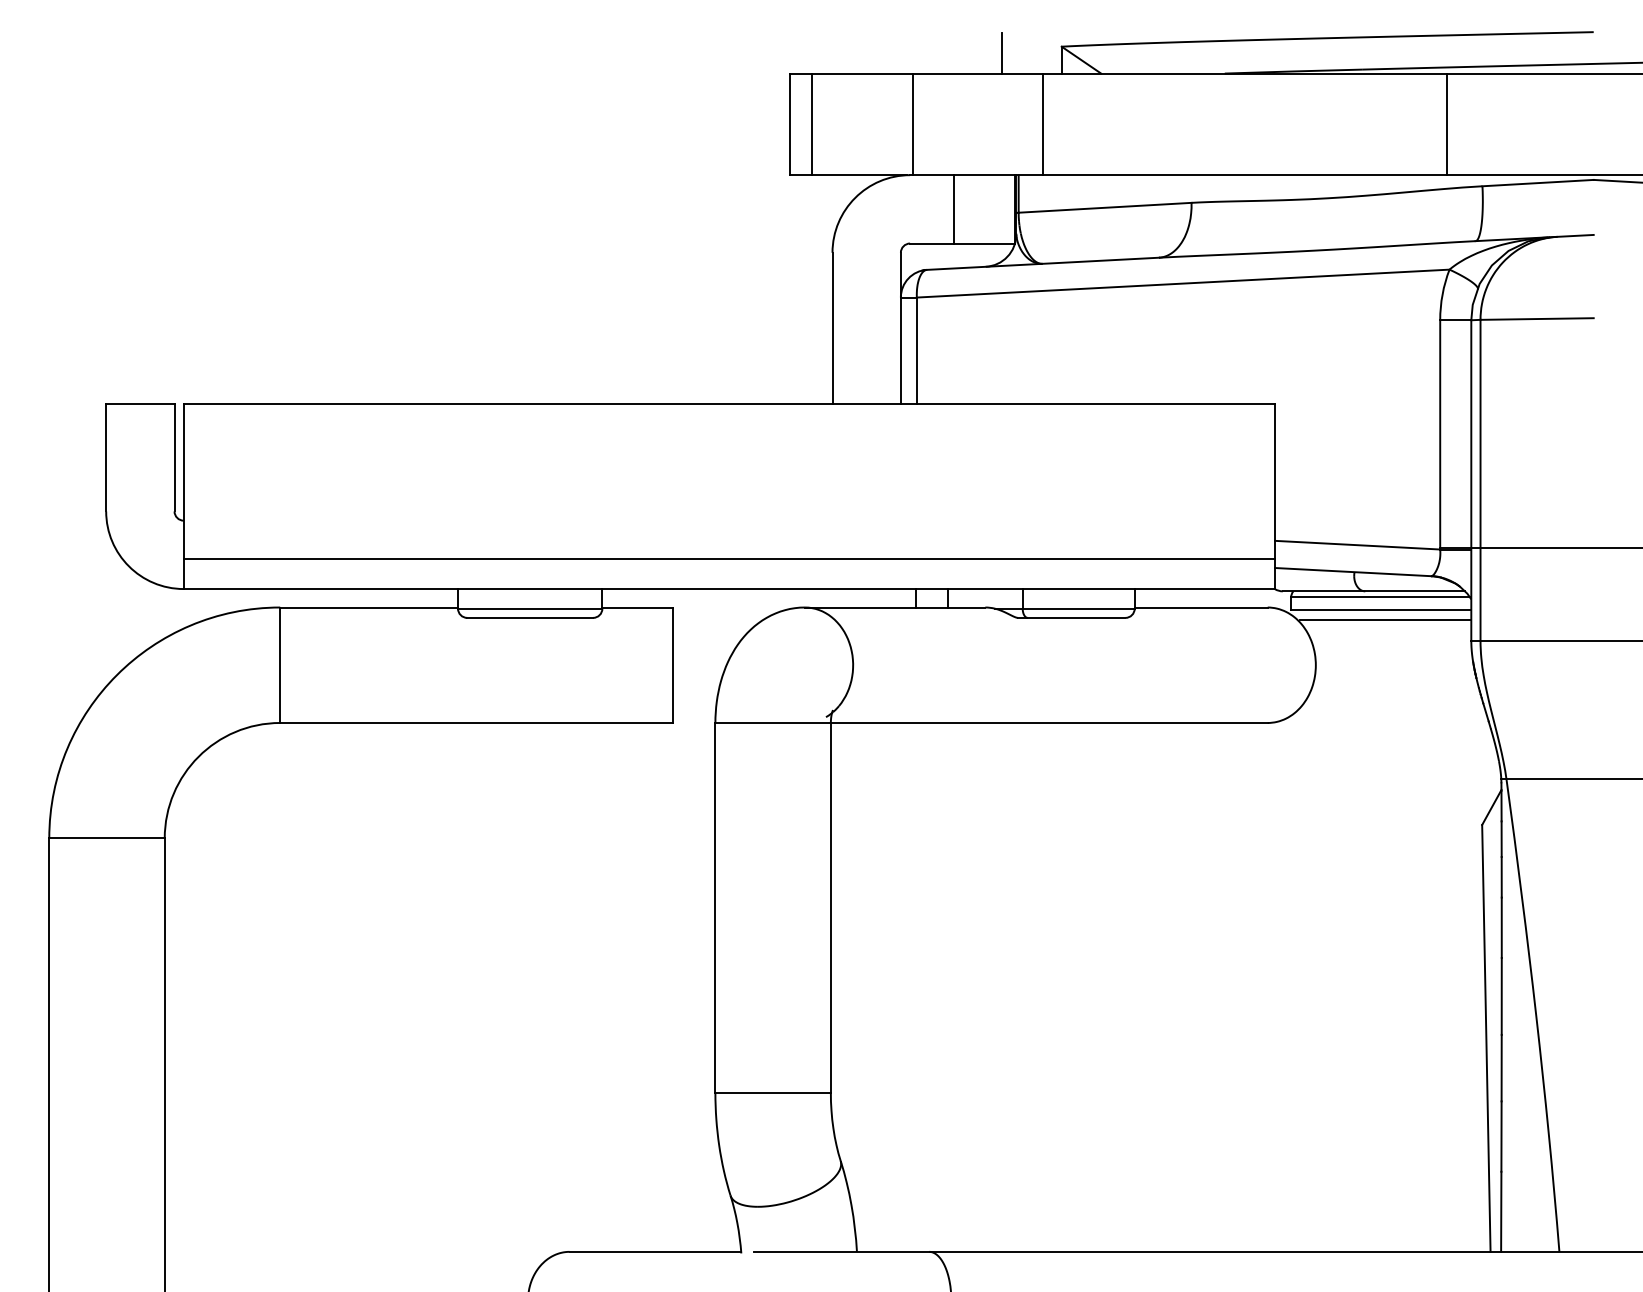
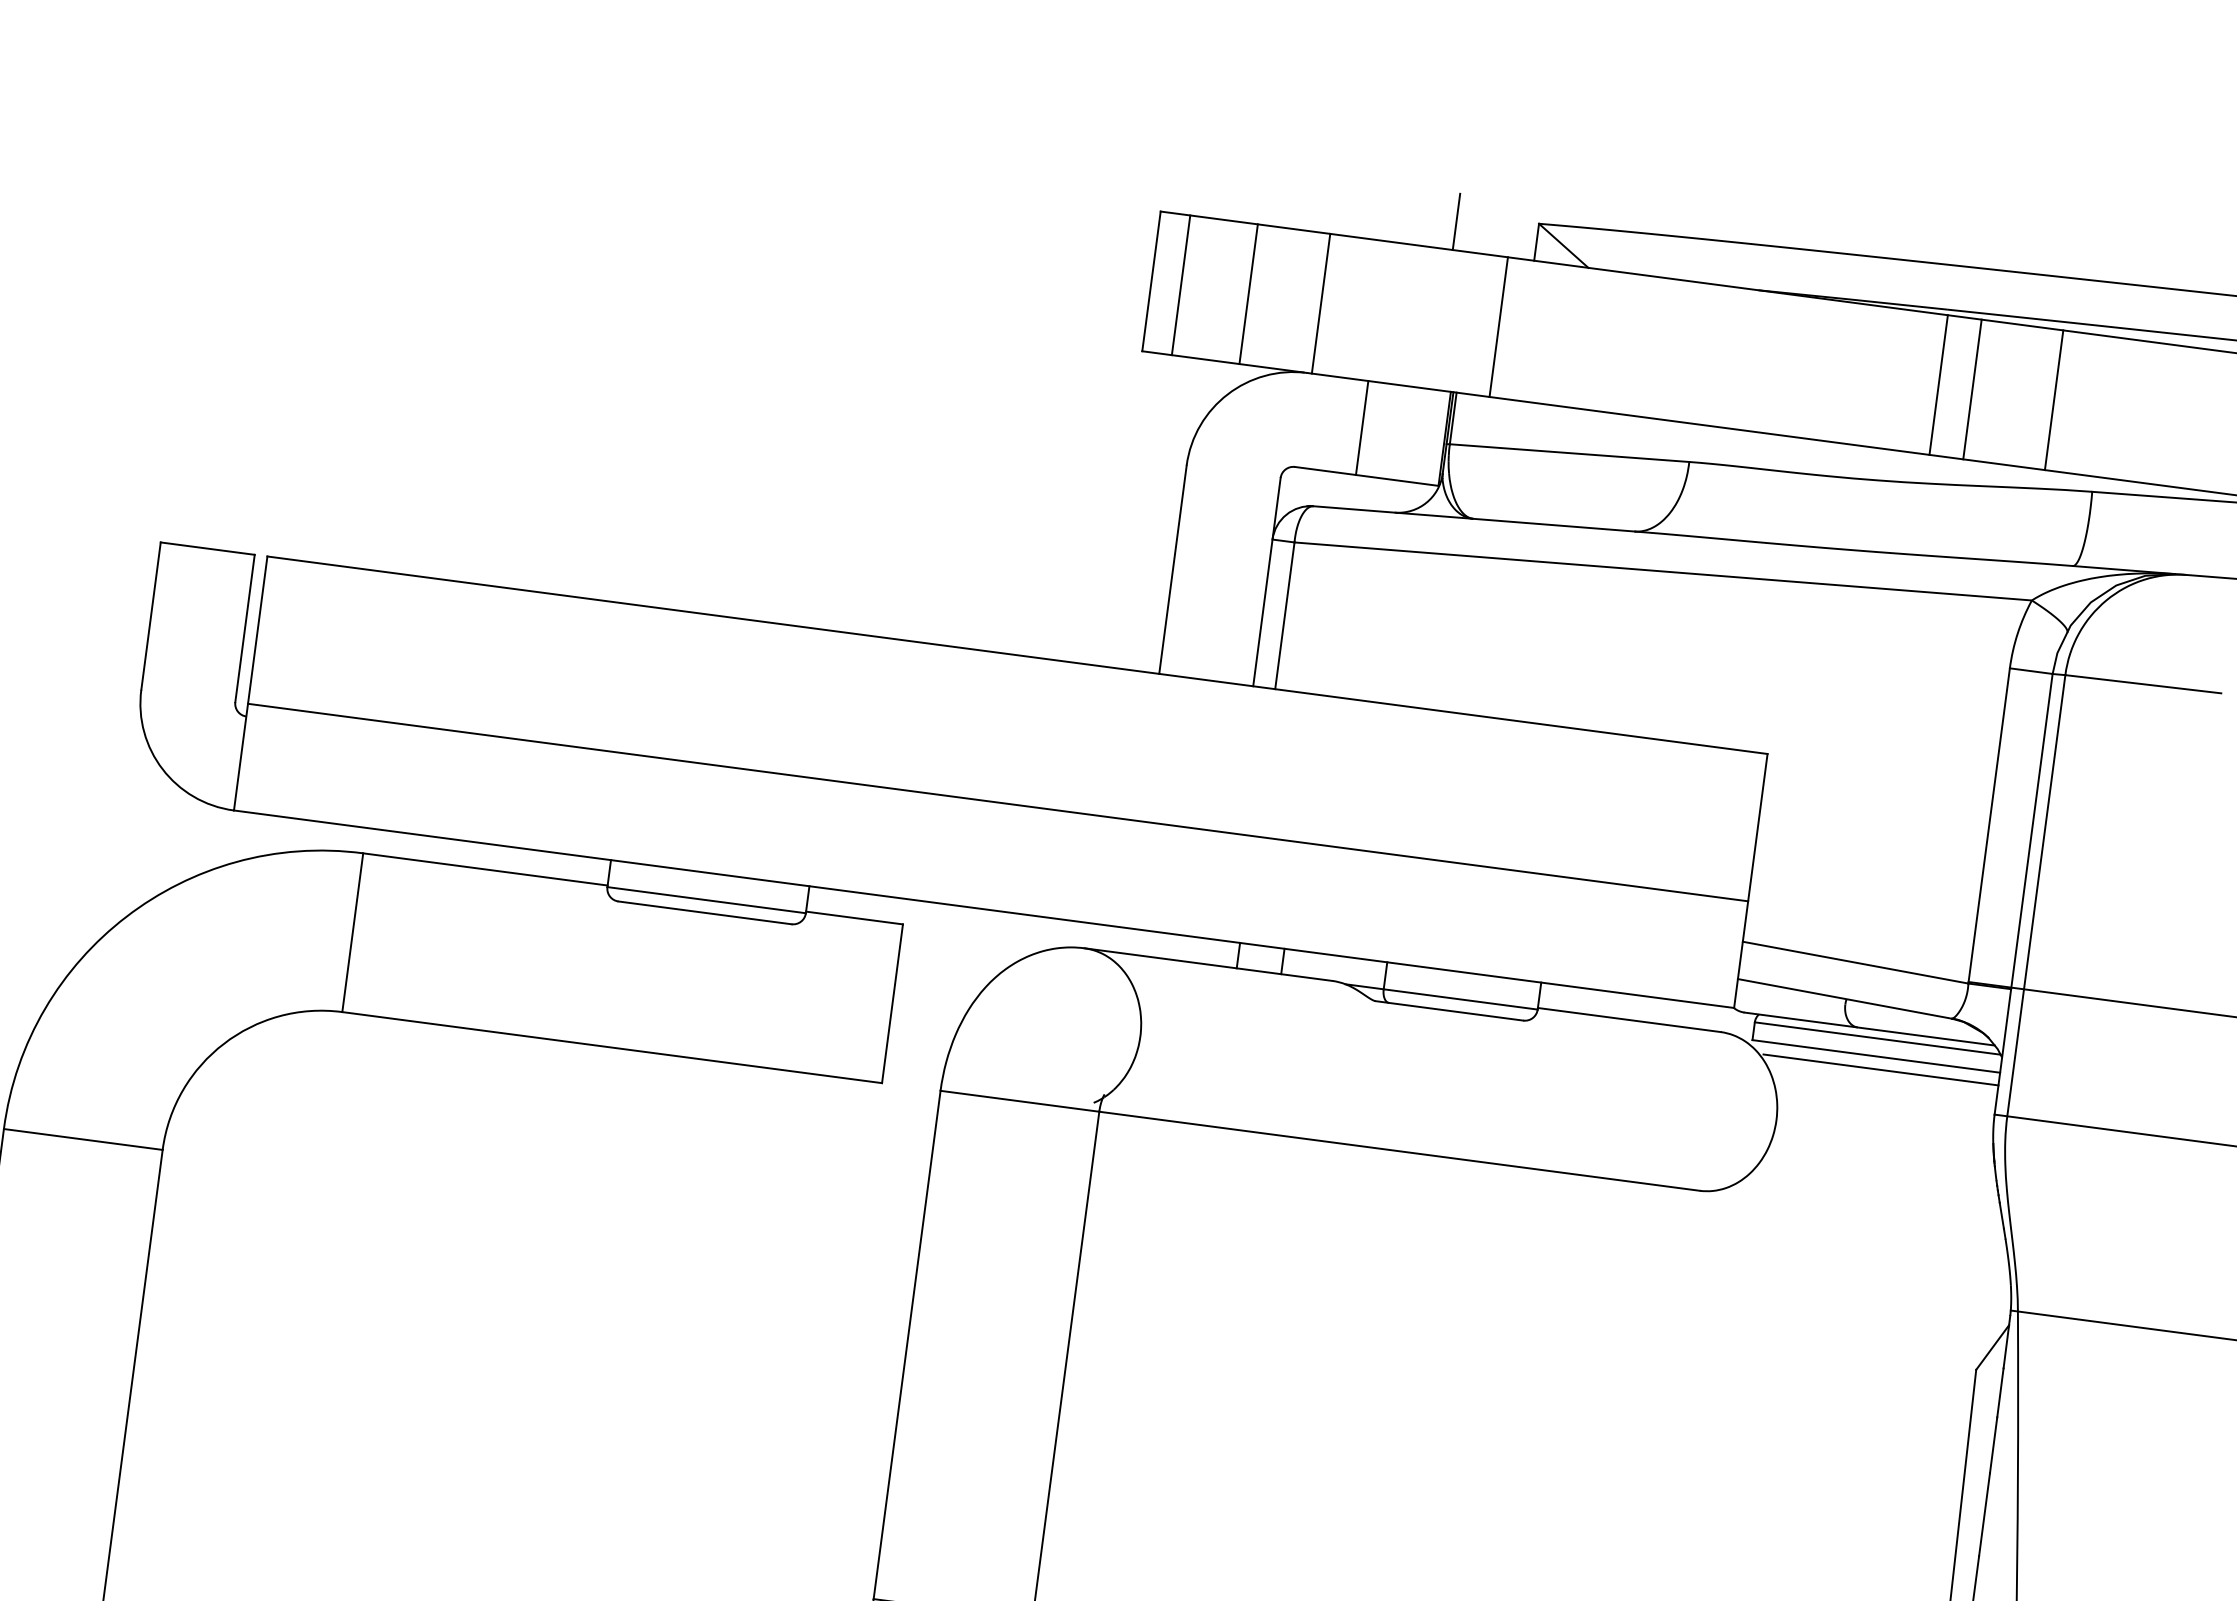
line: (860, 124) -> (1248, 294), added
line: (1362, 124) -> (1938, 385), added
line: (1387, 124) -> (1972, 389), added
line: (729, 559) -> (998, 802), moved

